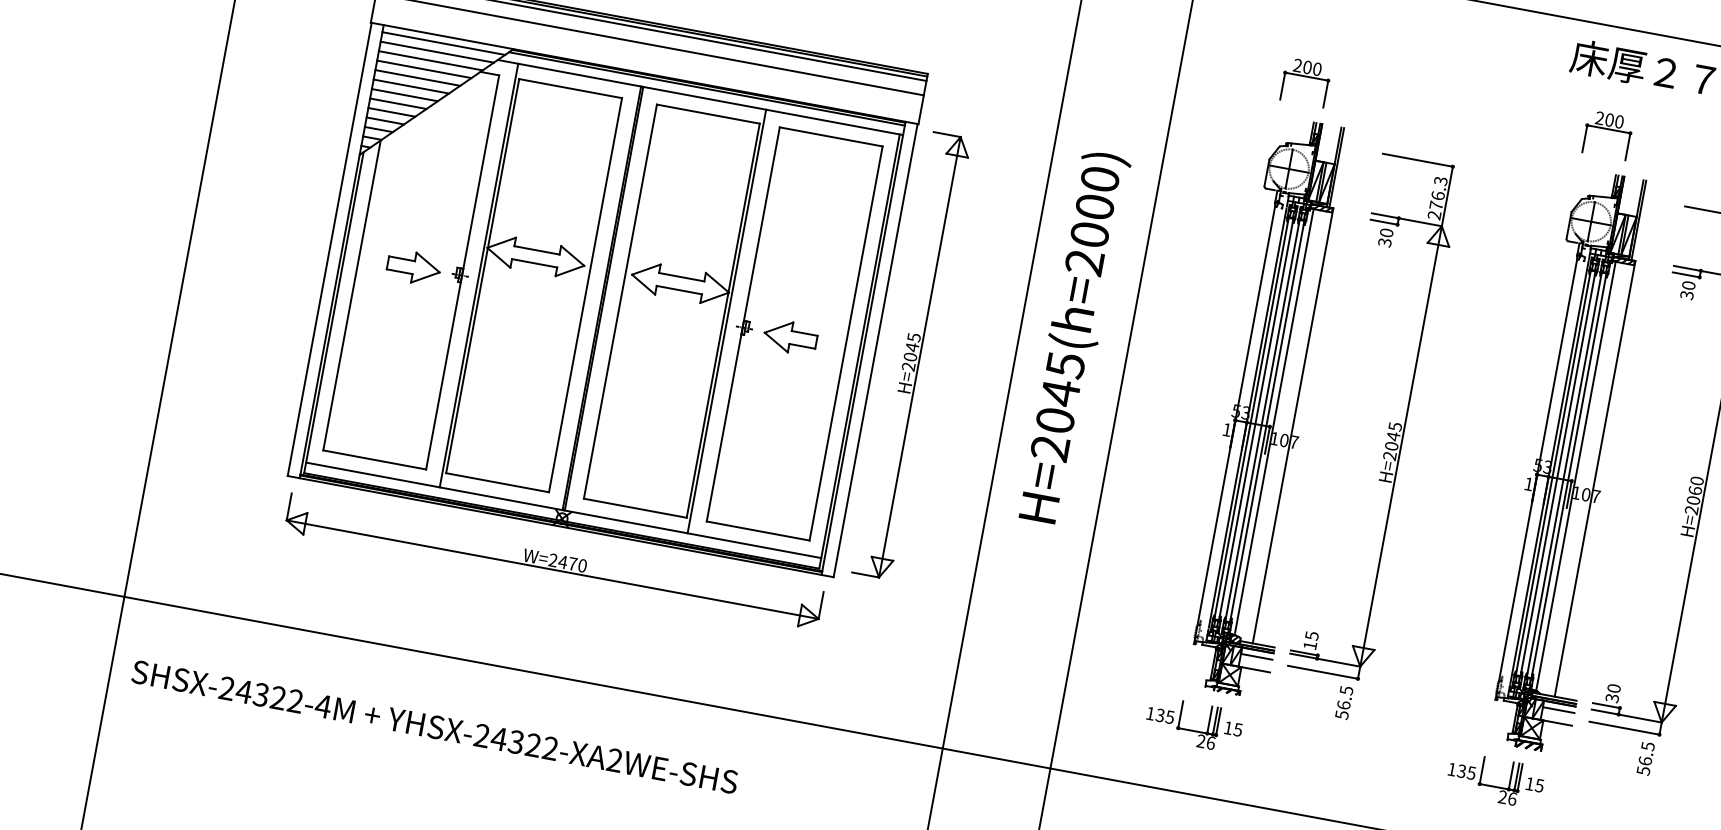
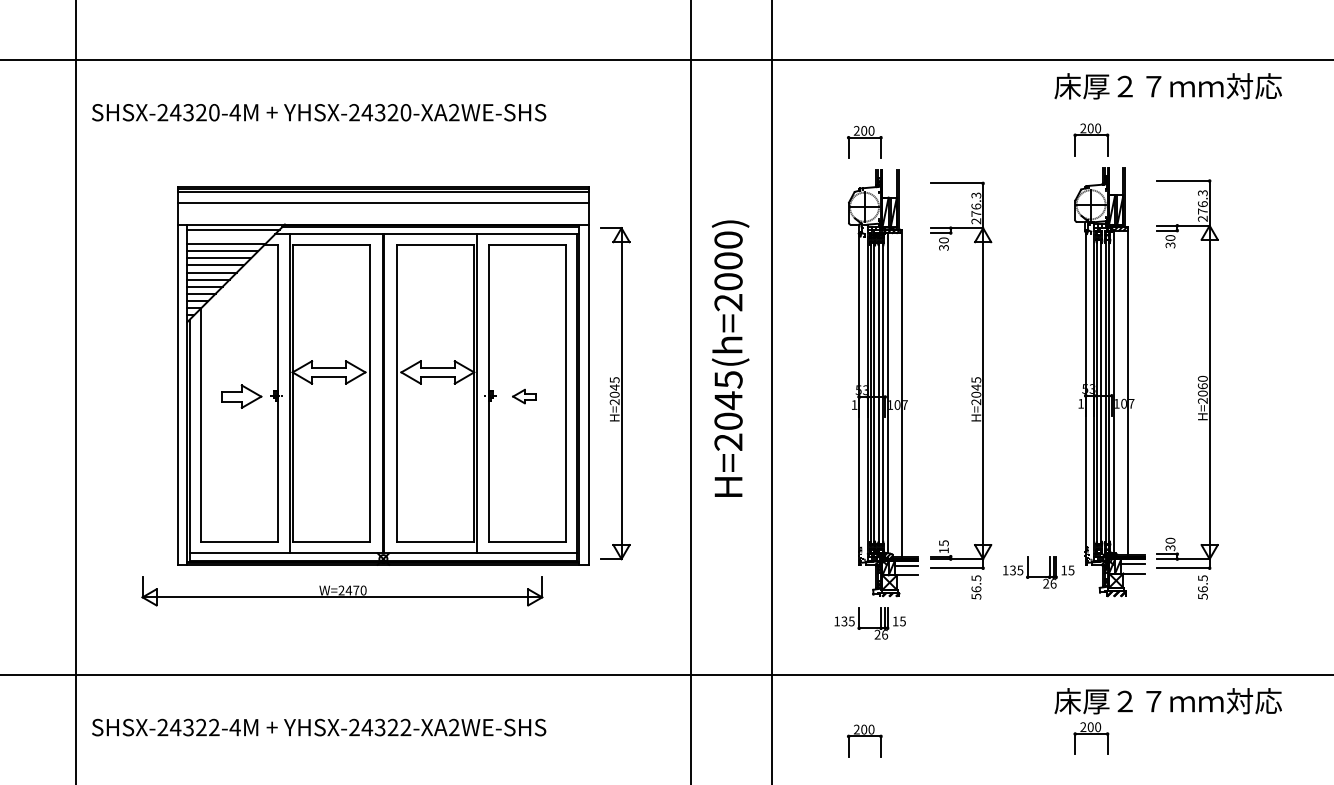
line: (436, 51) -> (229, 236), removed
part: (789, 337) -> (524, 396), size x0.6
part: (554, 561) -> (342, 591), moved
part: (1495, 780) -> (1038, 572), moved

